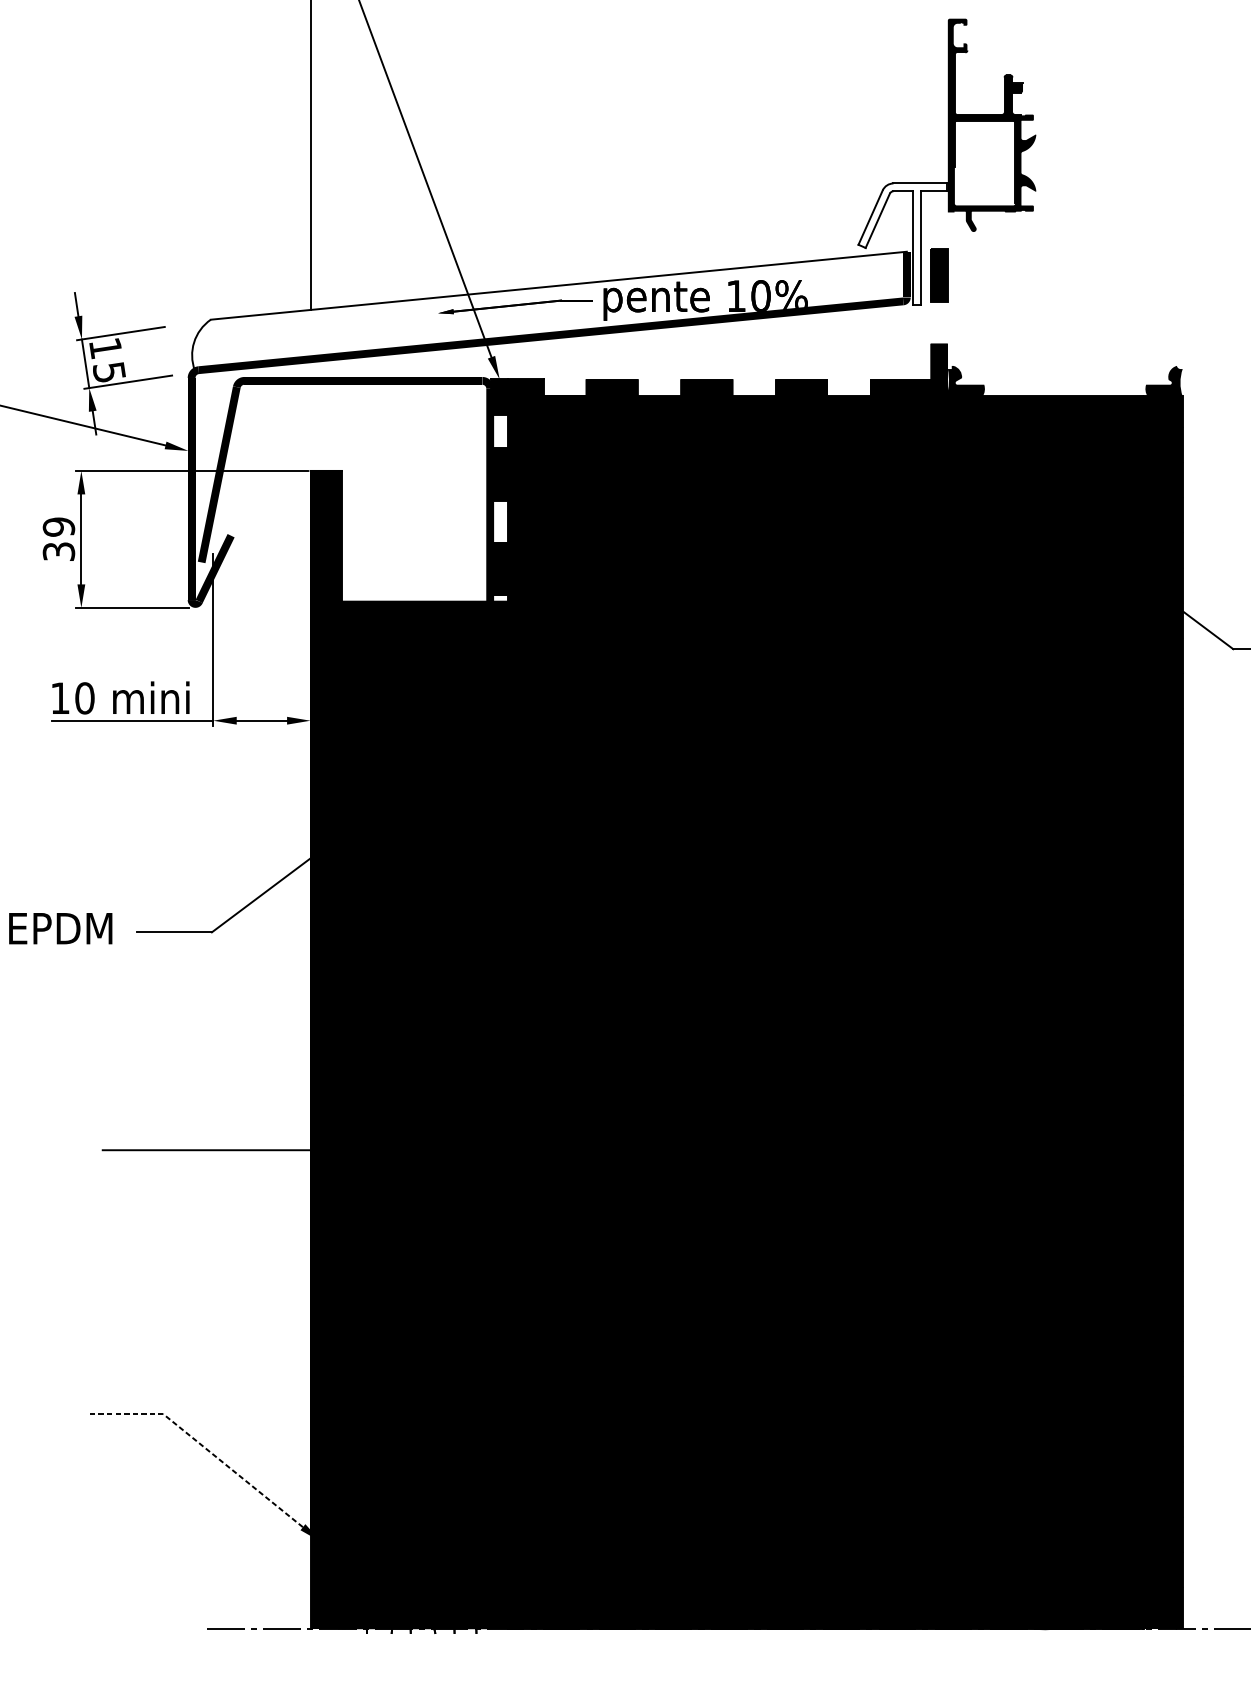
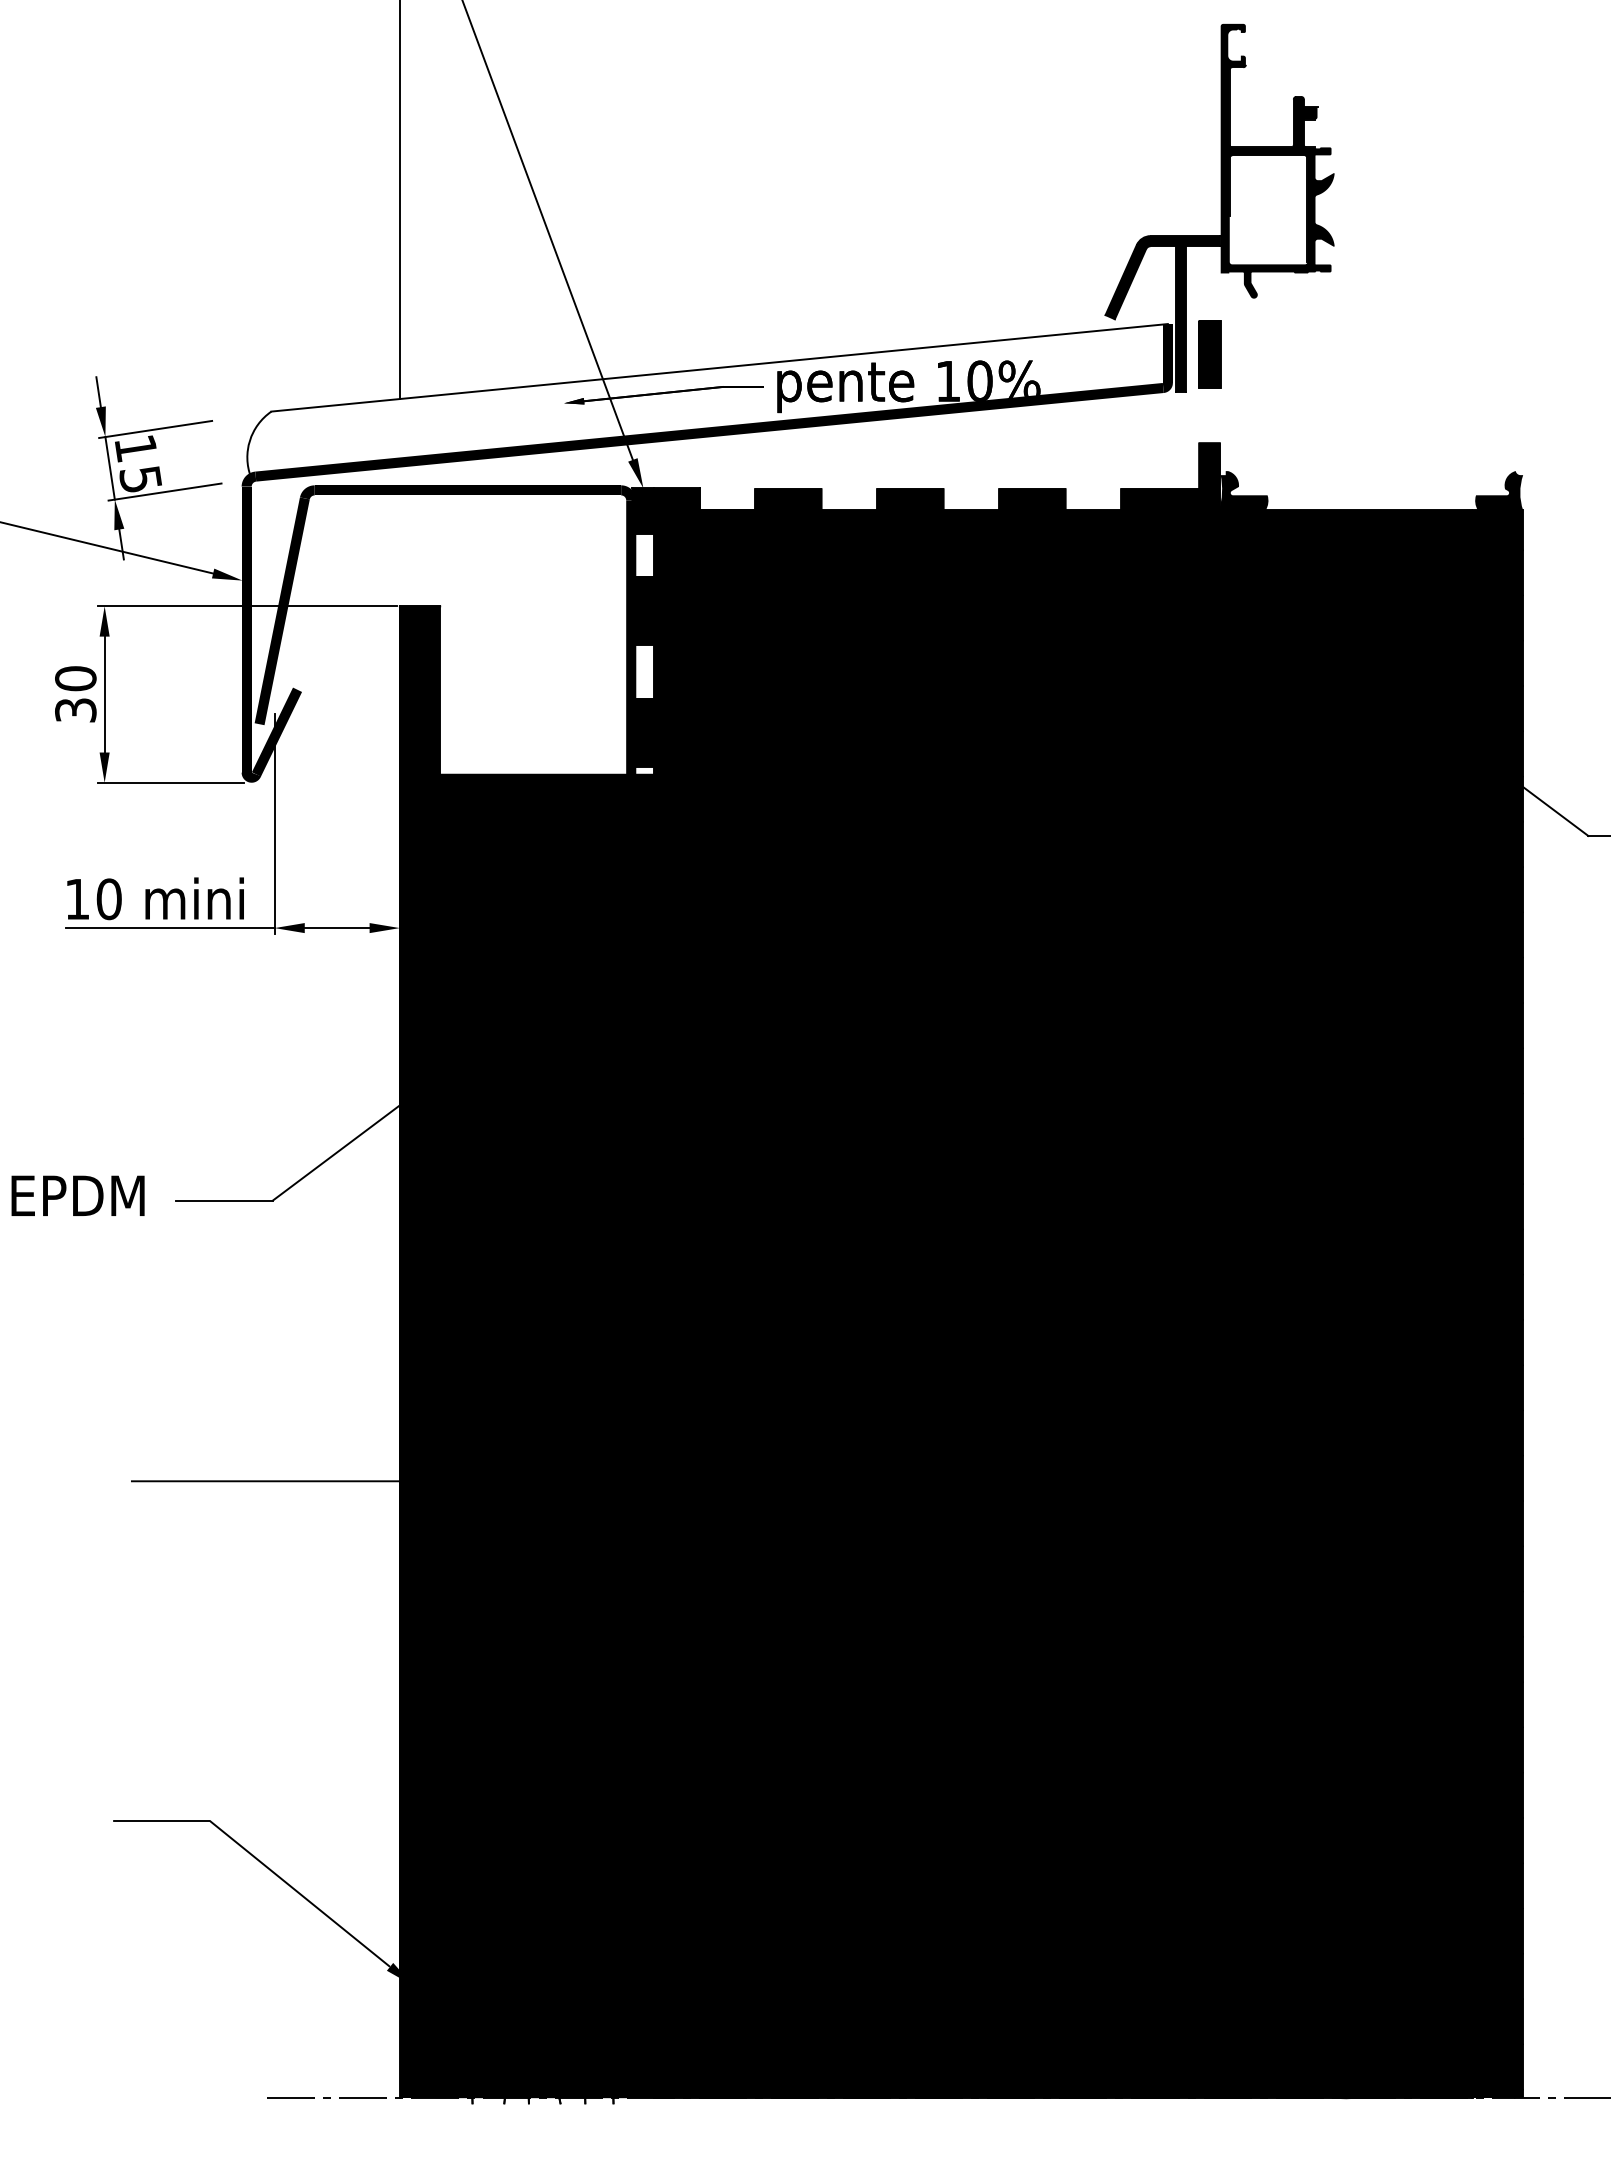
fill: (902, 244) -> (1162, 314), added
text: (58, 526) -> (75, 678), 39 -> 30
line: (203, 1446) -> (261, 1863), dashed -> solid

